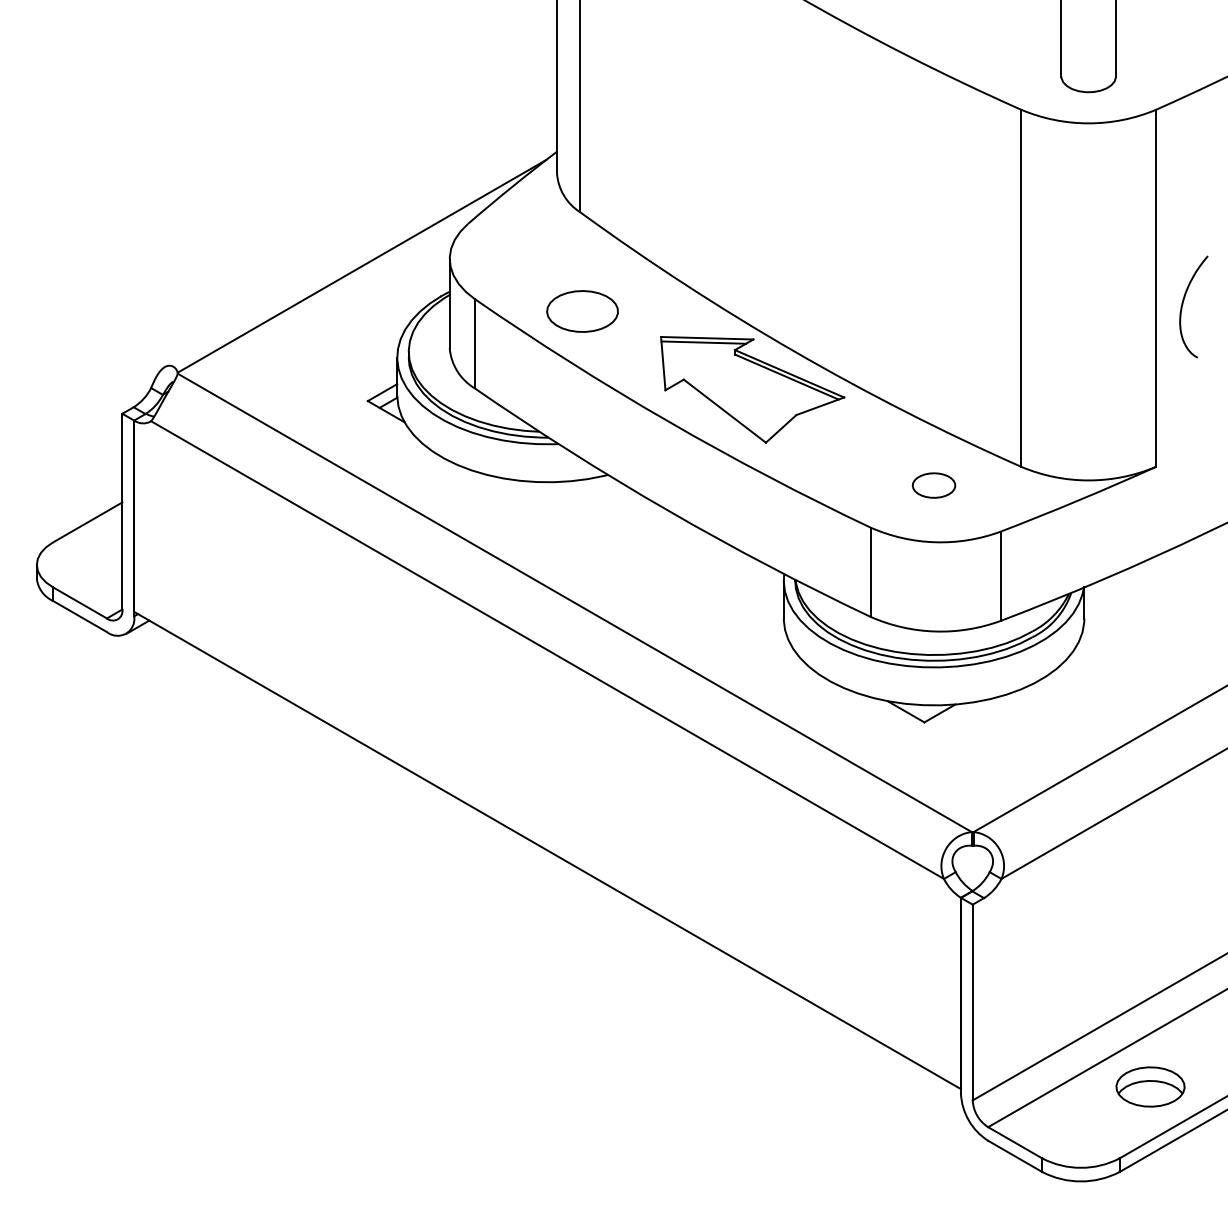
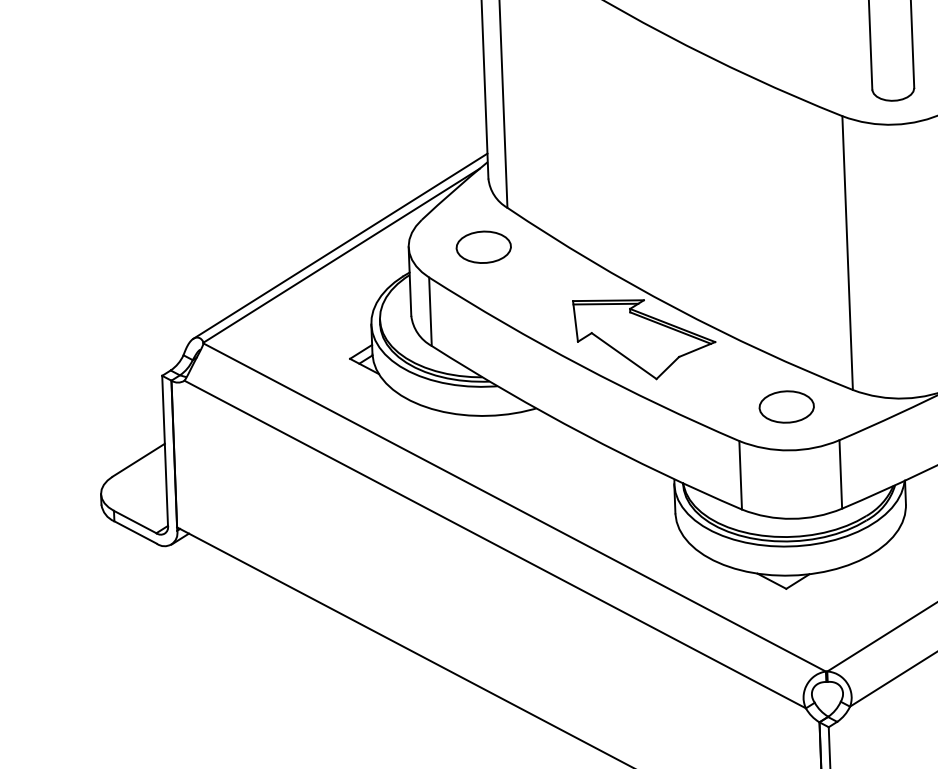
line: (360, 253) -> (340, 245), added
part: (582, 311) -> (483, 247), moved
part: (933, 485) -> (786, 406), size x1.67

